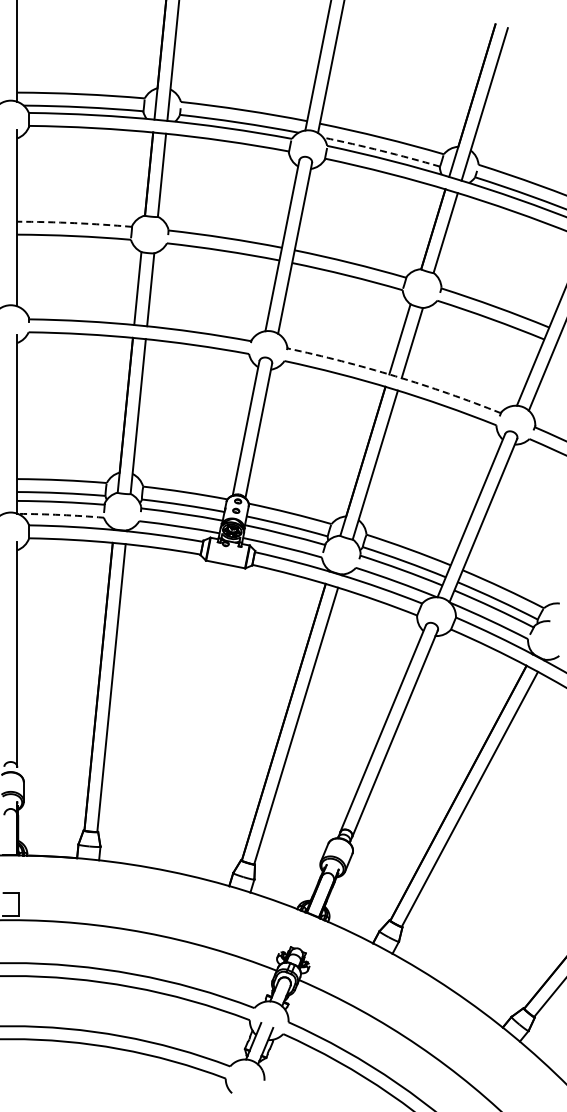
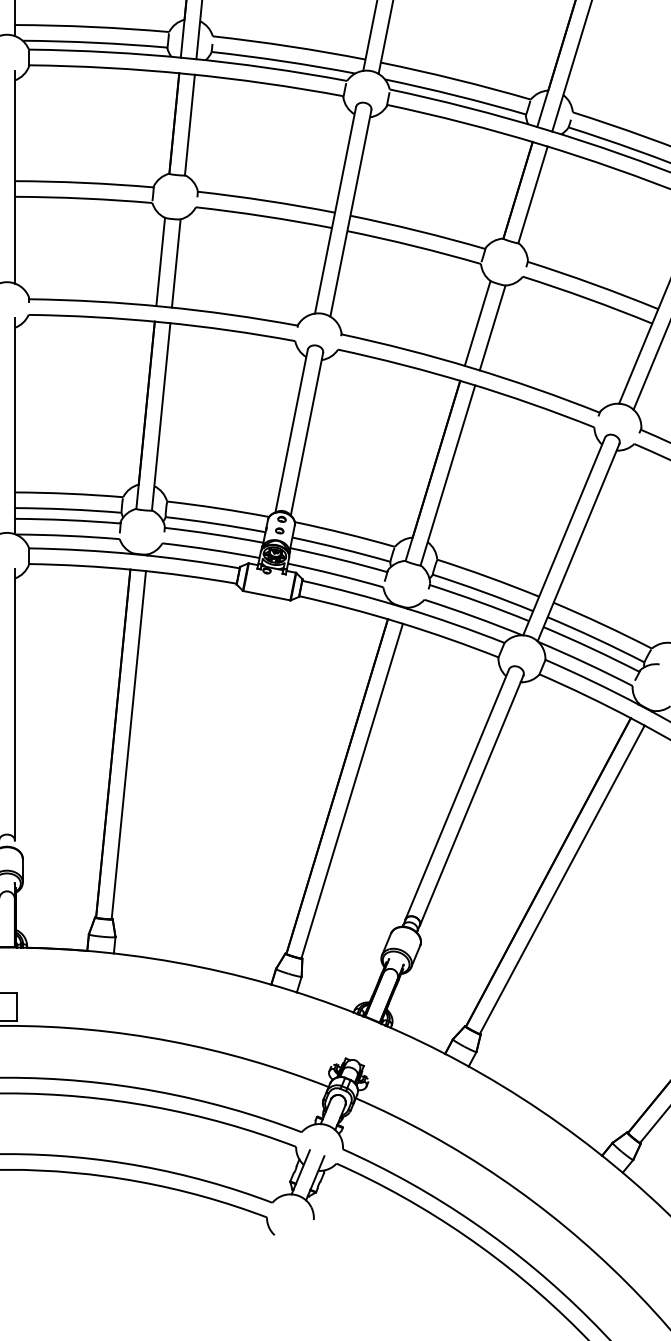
arc: (381, 150) -> (455, 95), dashed -> solid
arc: (74, 223) -> (84, 183), dashed -> solid
arc: (395, 376) -> (472, 368), dashed -> solid
arc: (60, 515) -> (67, 536), dashed -> solid

